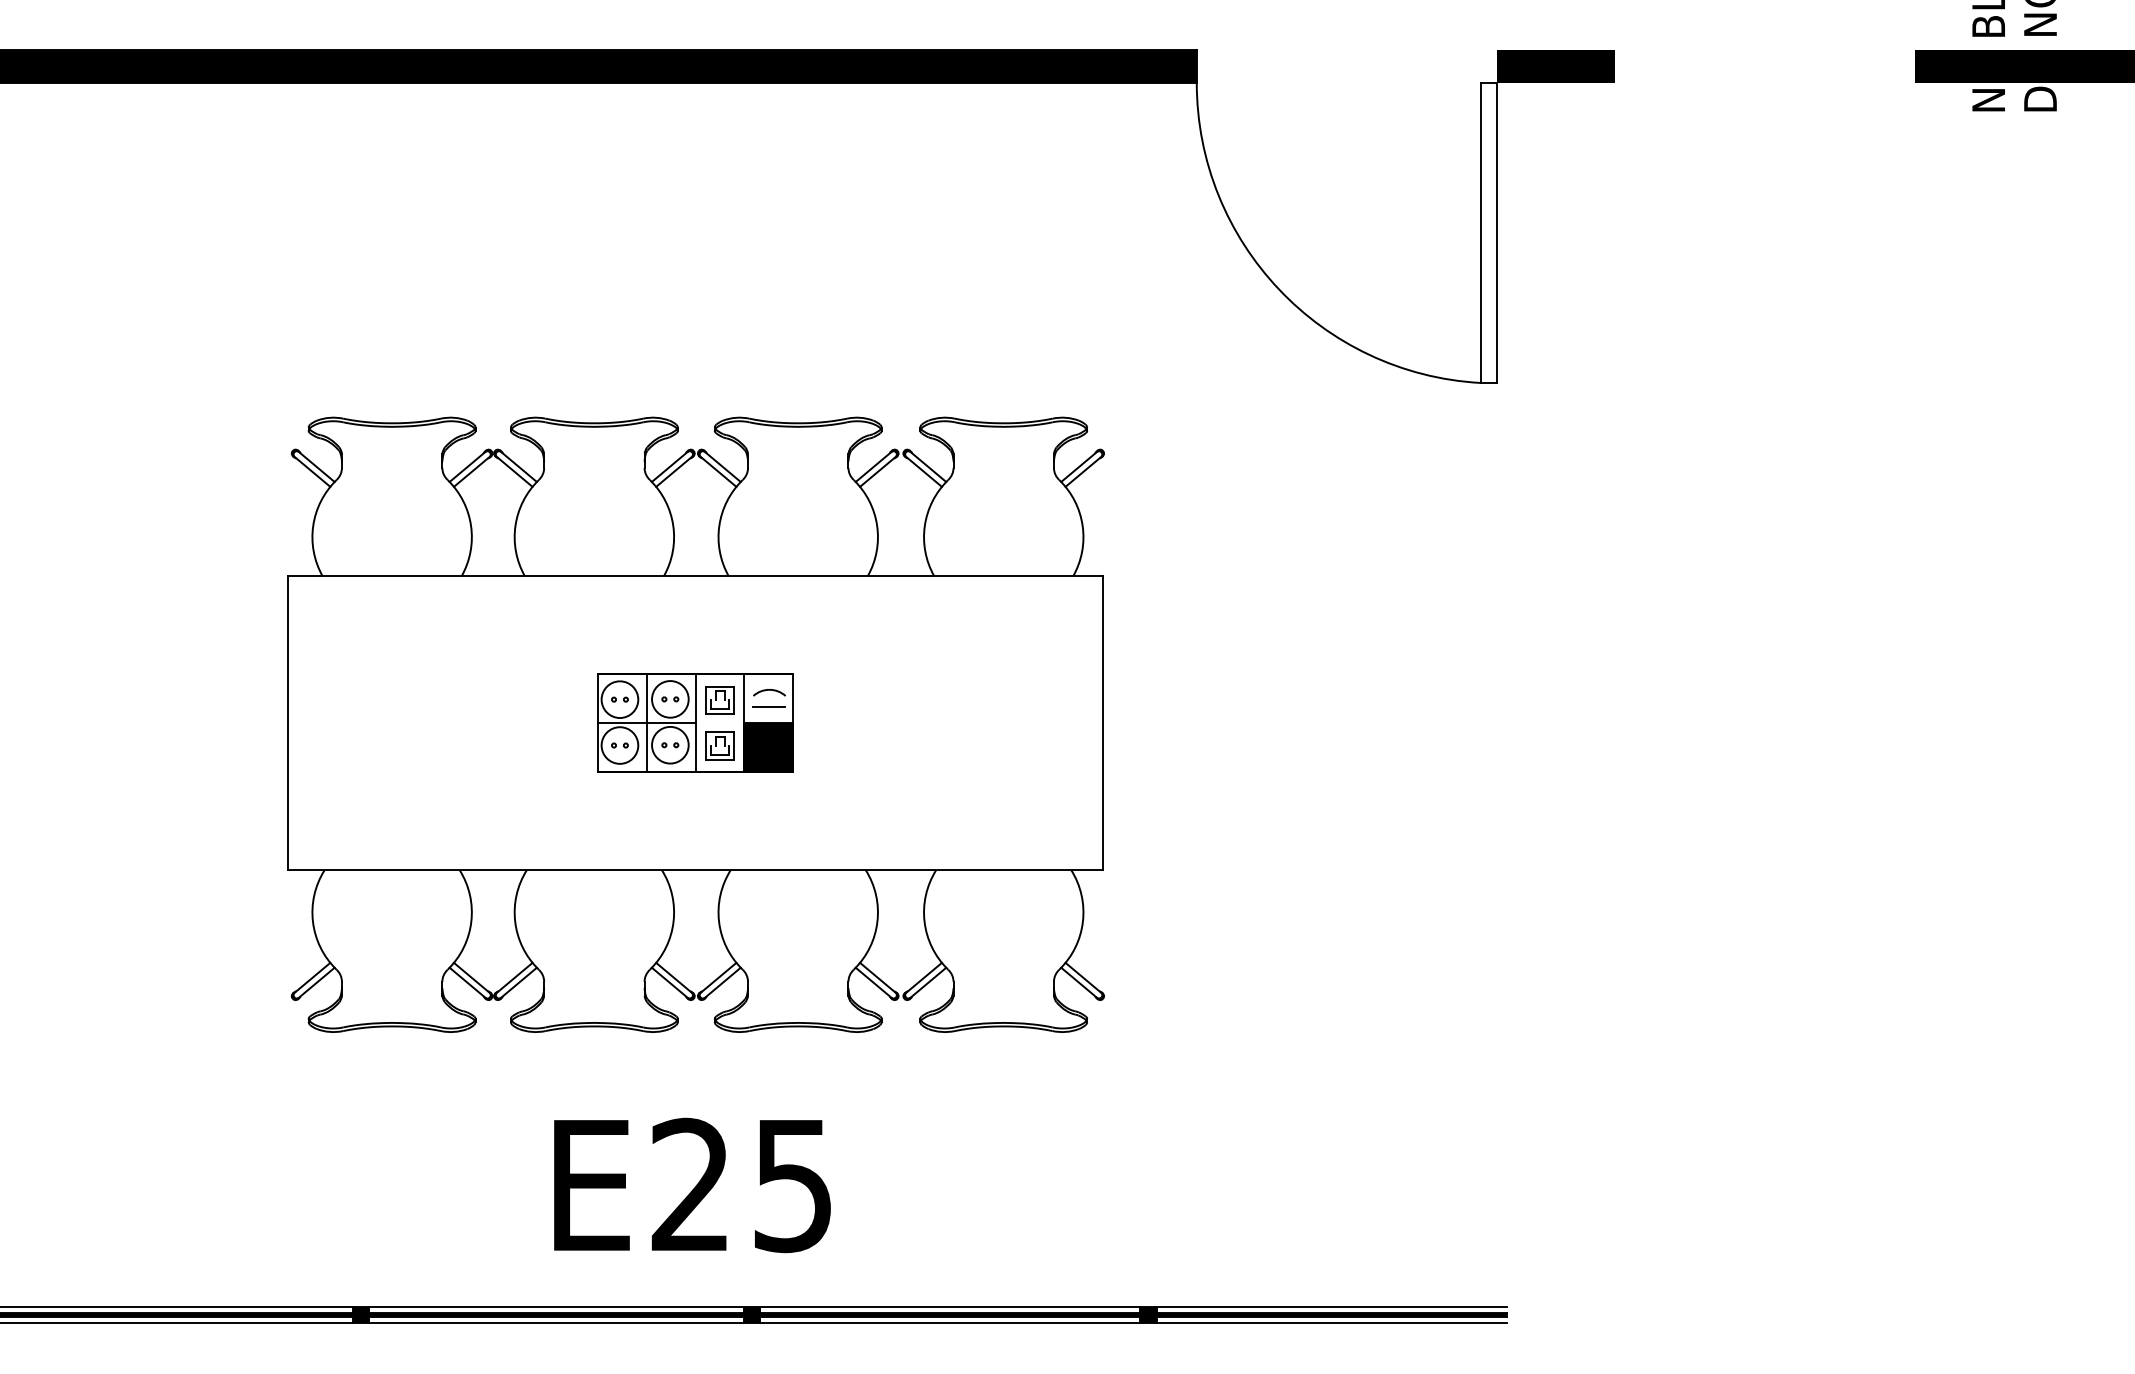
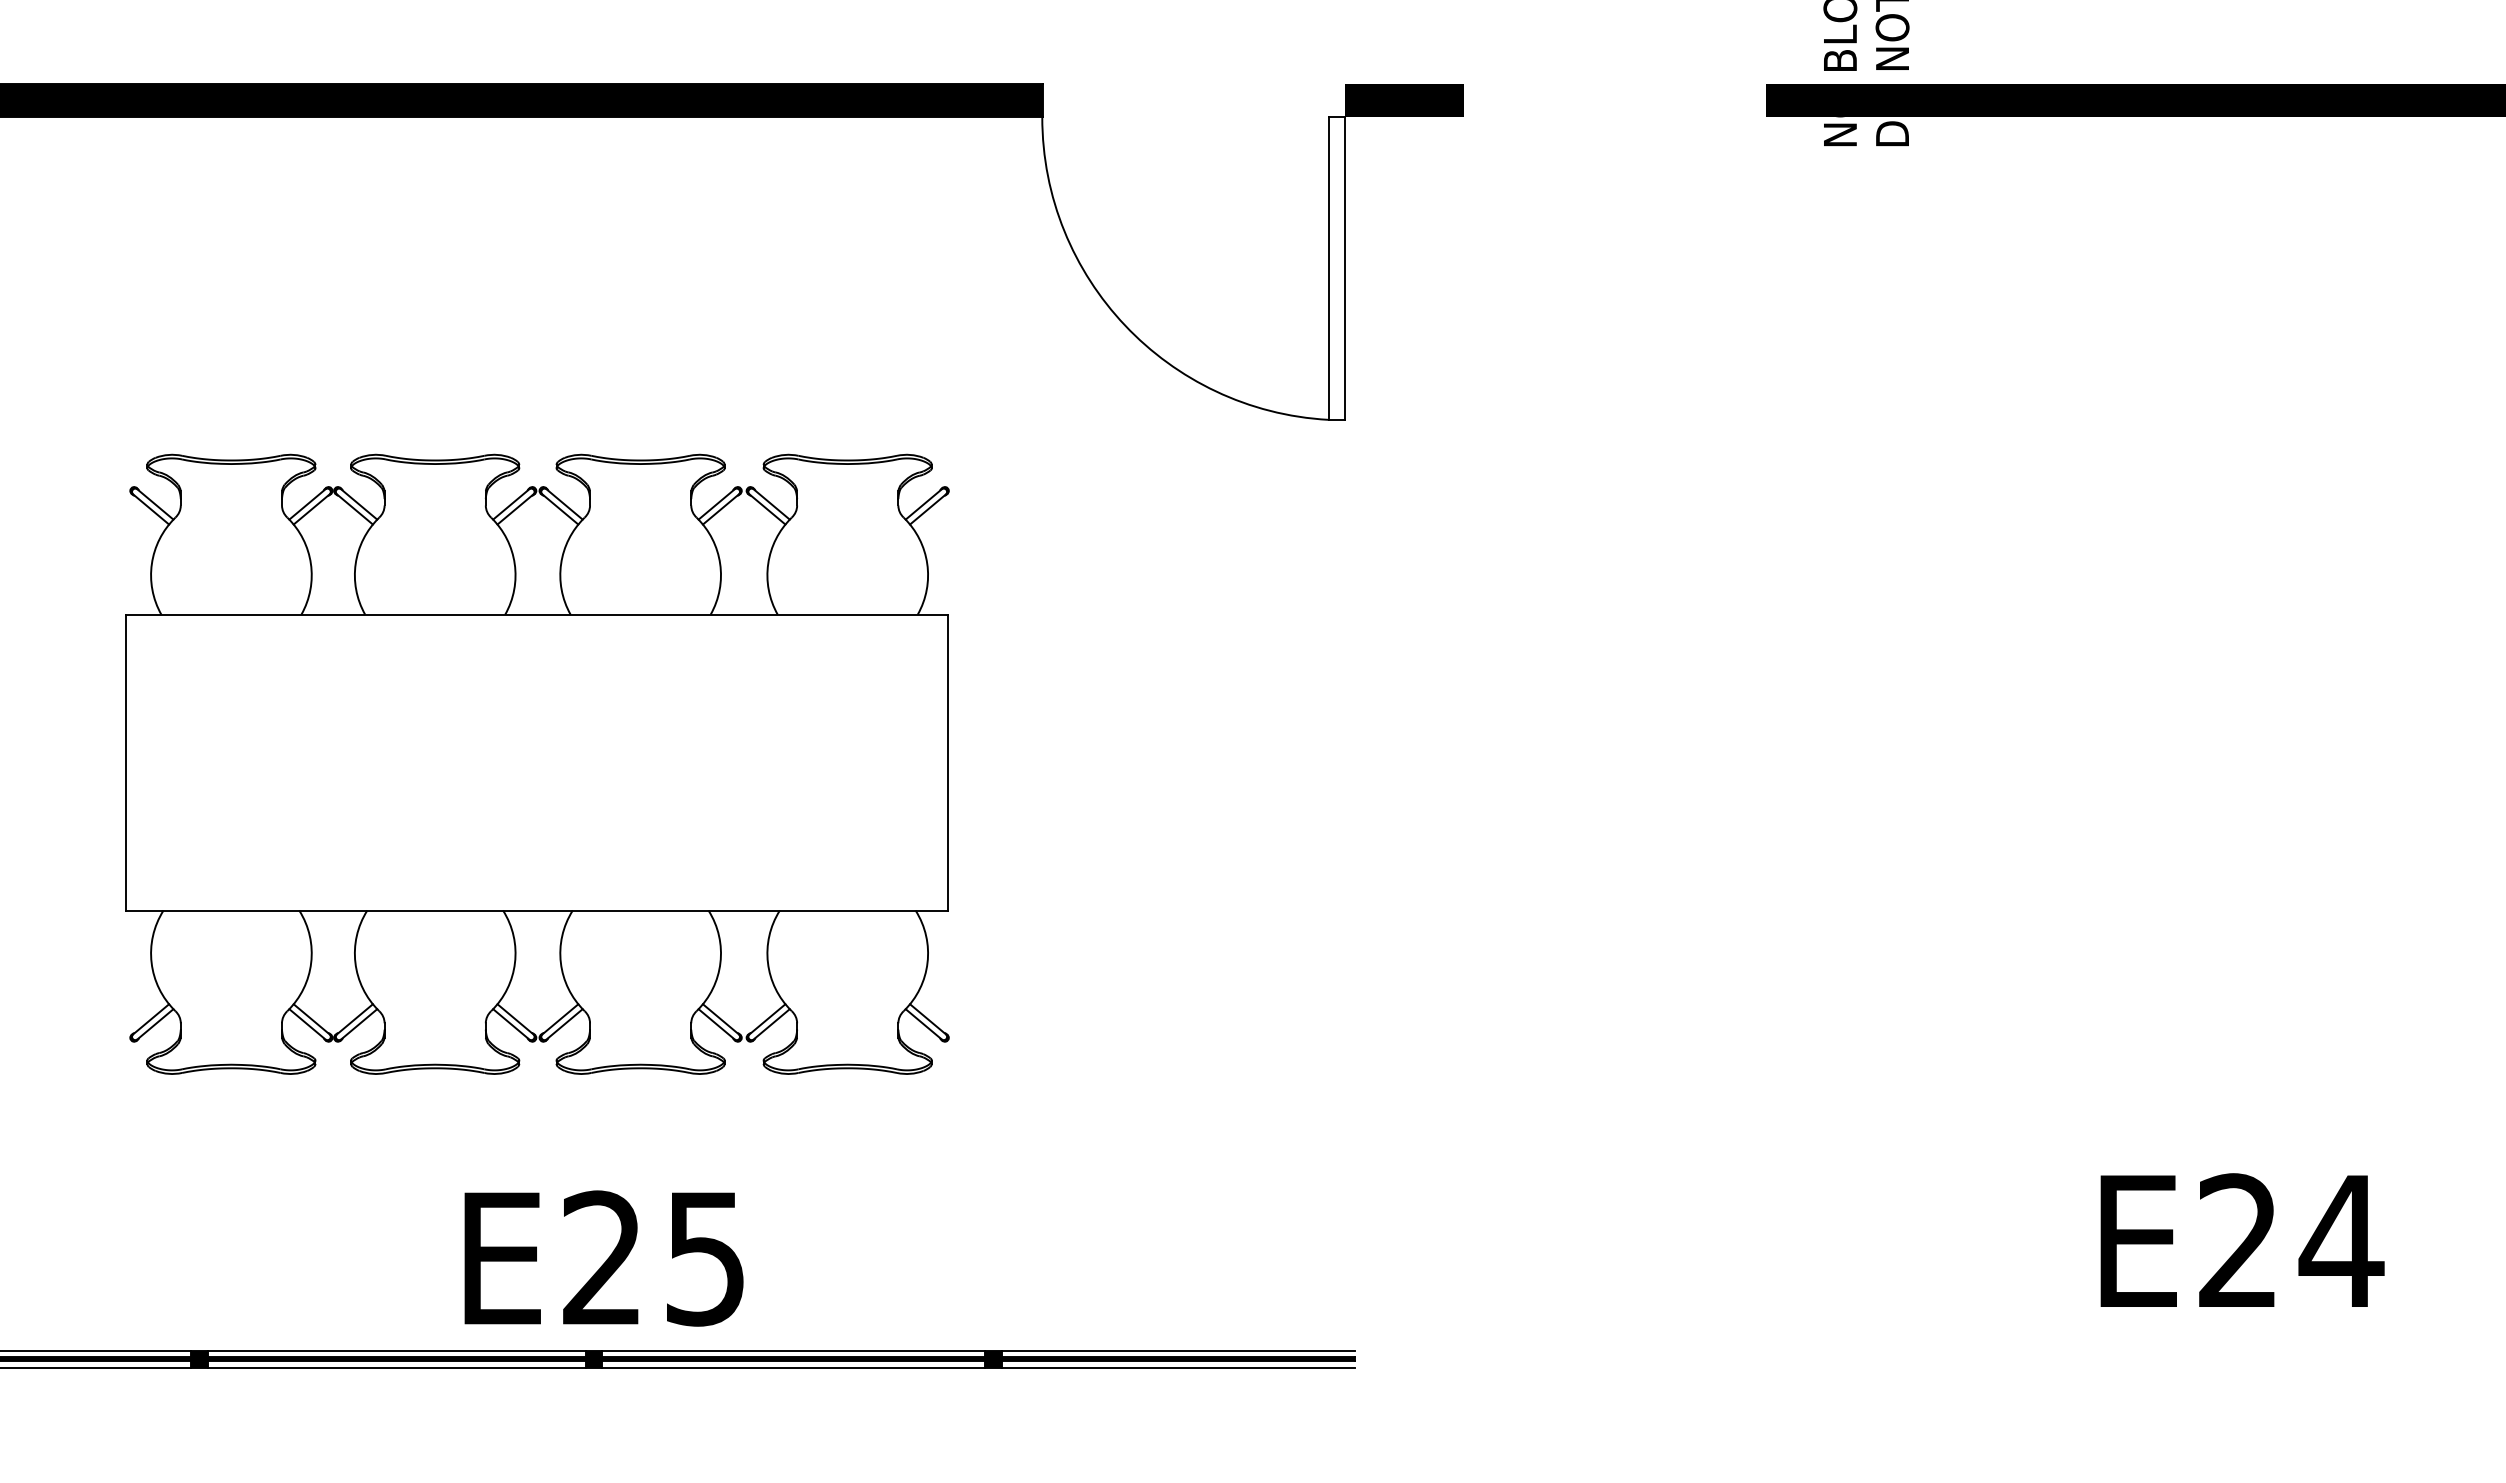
part: (694, 722) -> (536, 762), removed
text: (691, 1185) -> (603, 1258), moved

